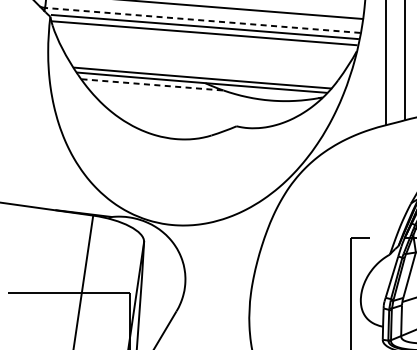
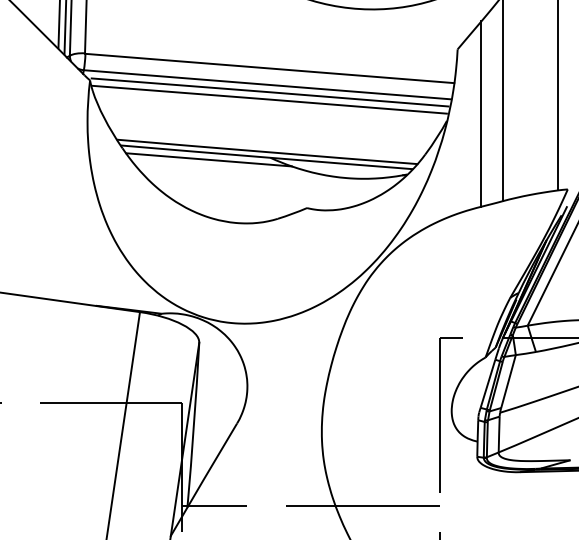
line: (201, 20) -> (266, 84), dashed -> solid
line: (152, 84) -> (209, 159), dashed -> solid

